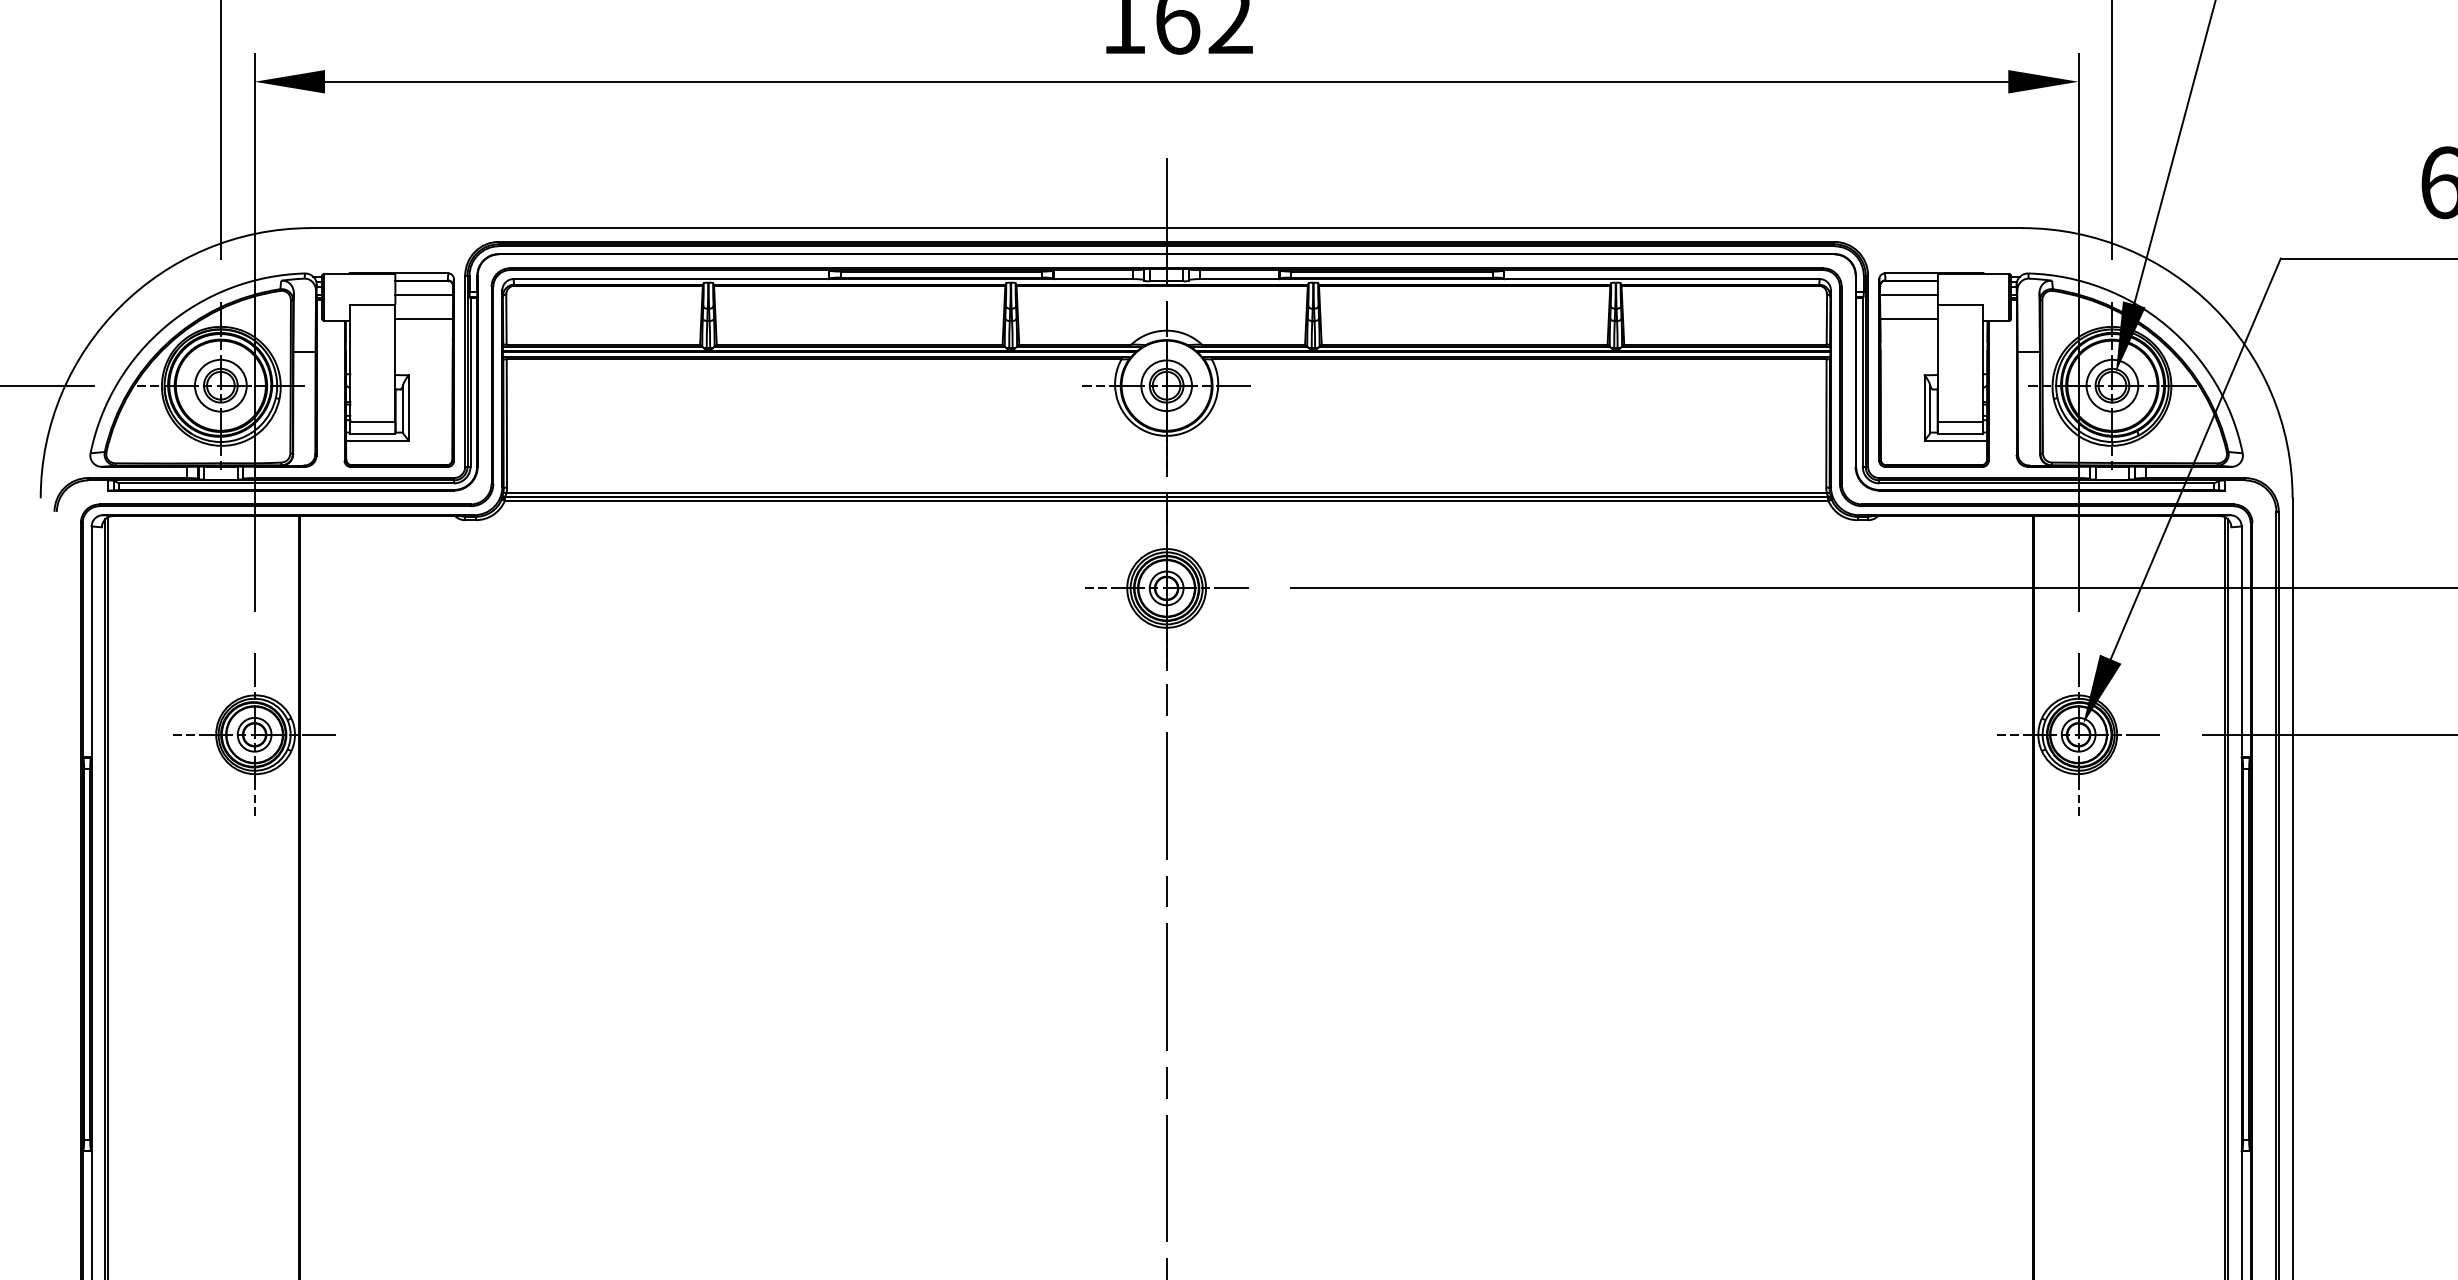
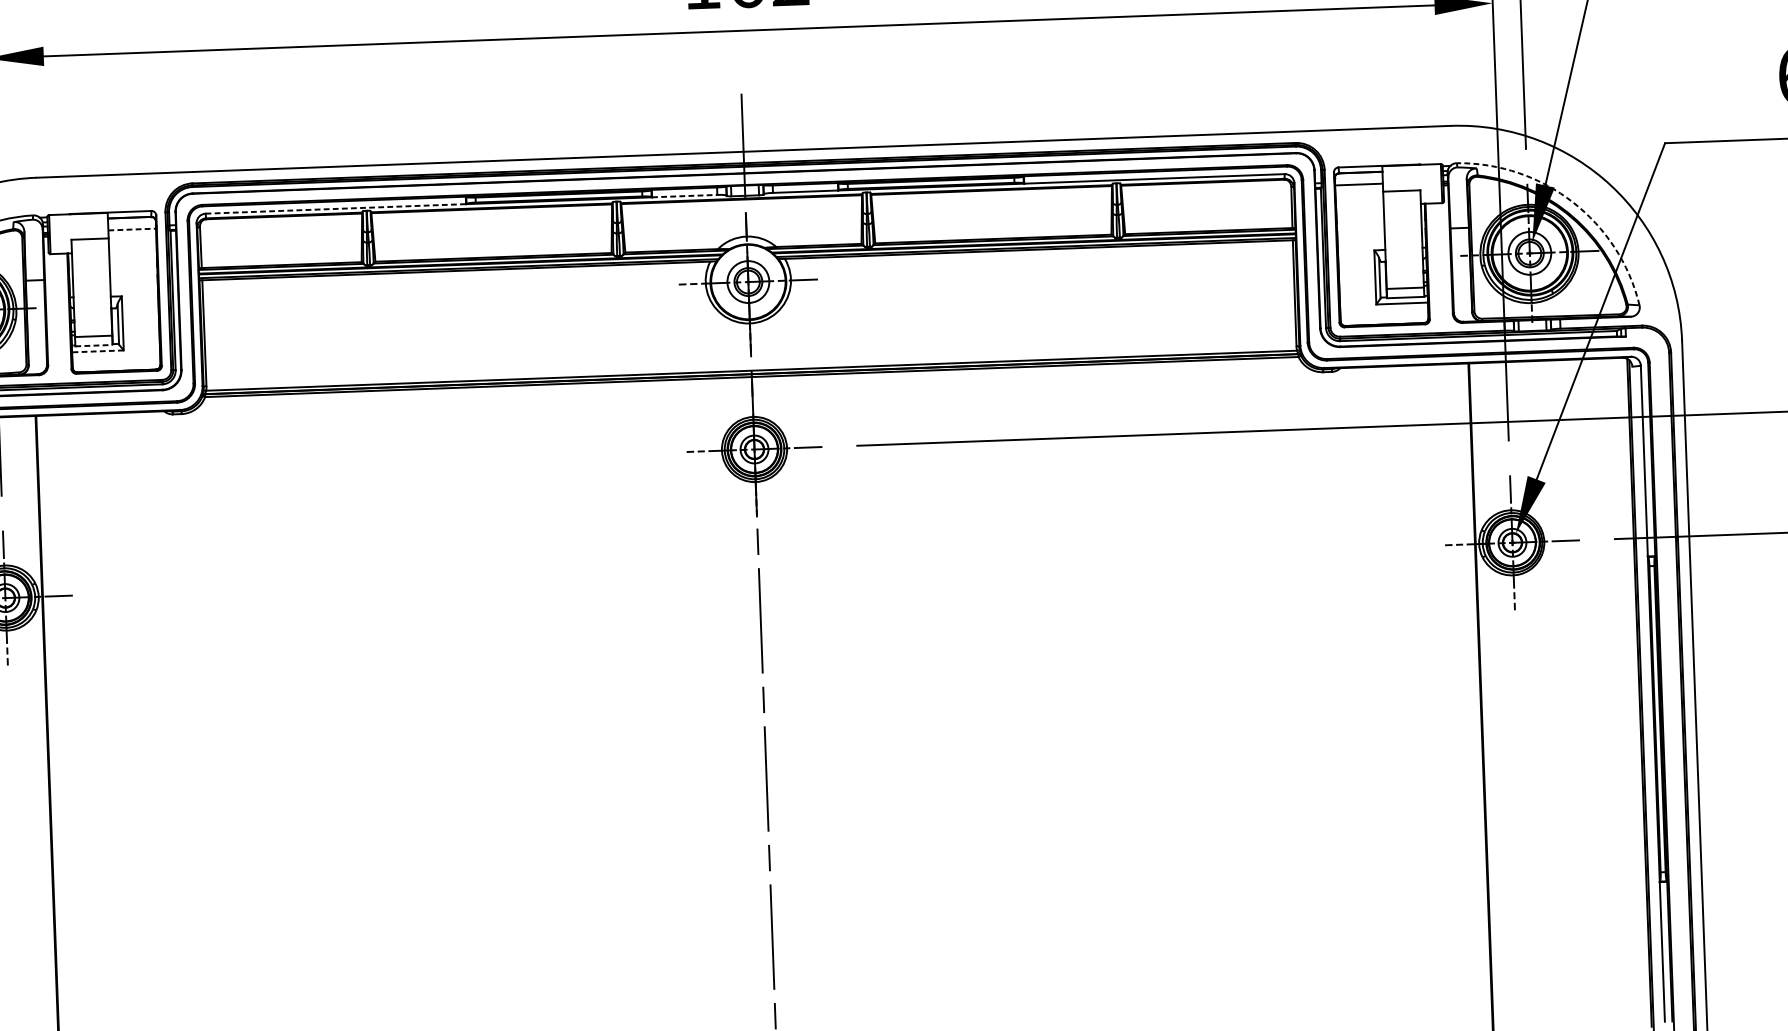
line: (671, 279) -> (336, 209), solid -> dashed
line: (1094, 279) -> (685, 196), solid -> dashed
line: (424, 294) -> (132, 229), solid -> dashed
line: (424, 319) -> (133, 249), removed
line: (1908, 319) -> (1359, 204), removed
arc: (2166, 325) -> (1572, 201), solid -> dashed
line: (373, 433) -> (94, 345), solid -> dashed
line: (376, 440) -> (97, 351), solid -> dashed

